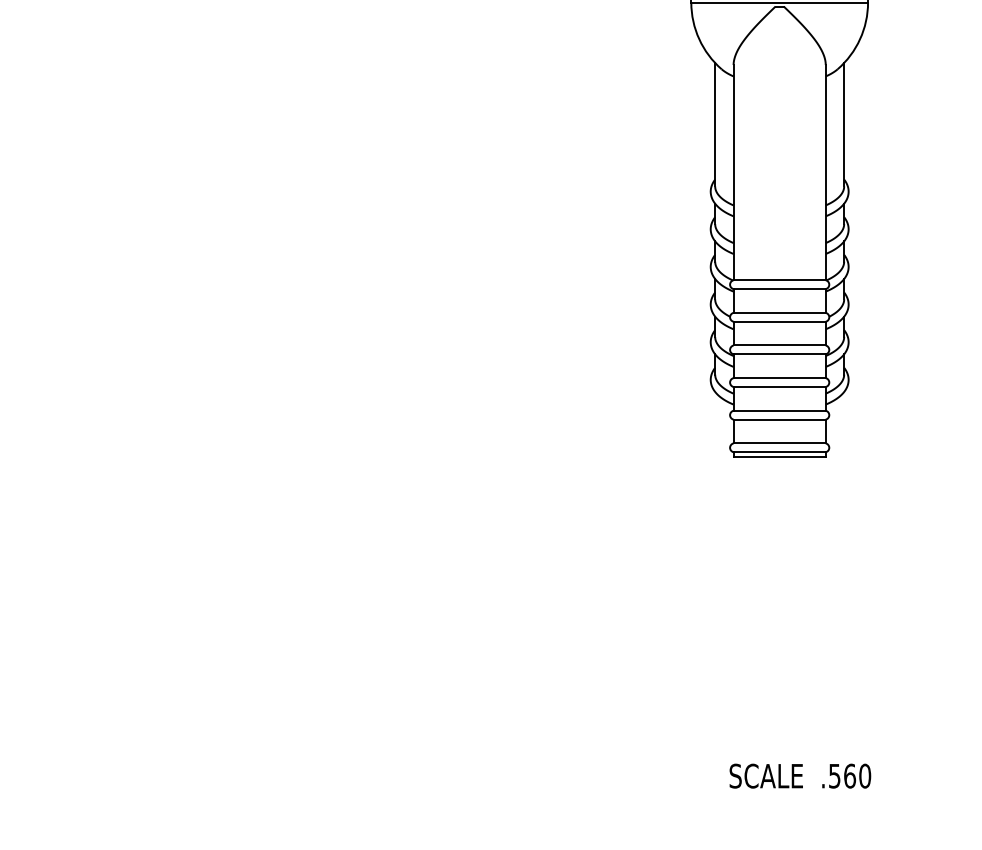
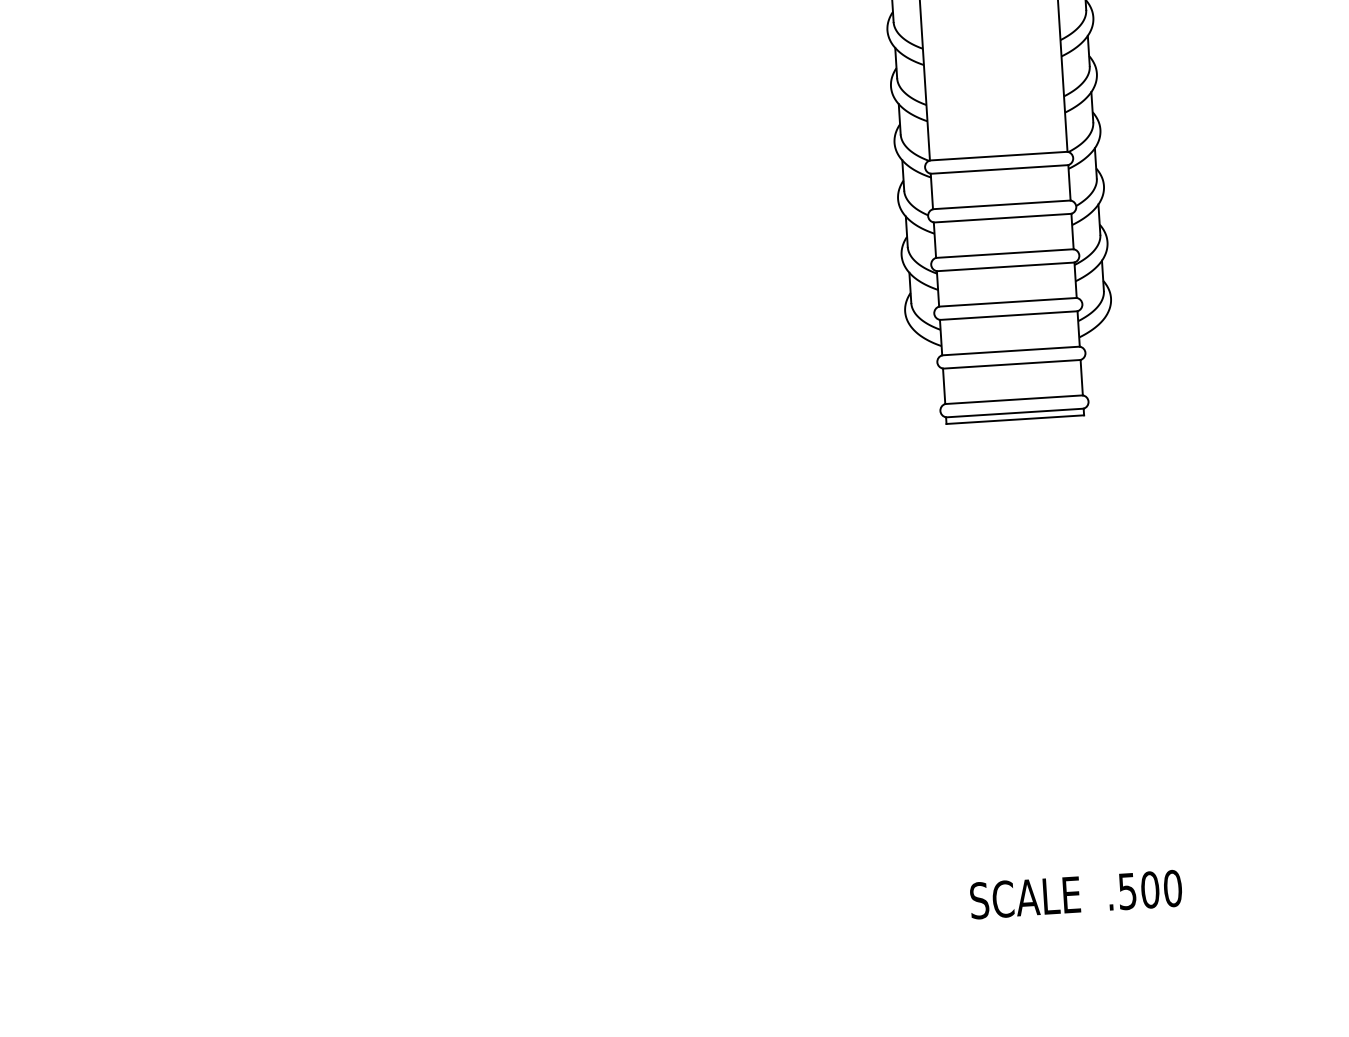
text: (850, 775) -> (1150, 888), .560 -> .500

